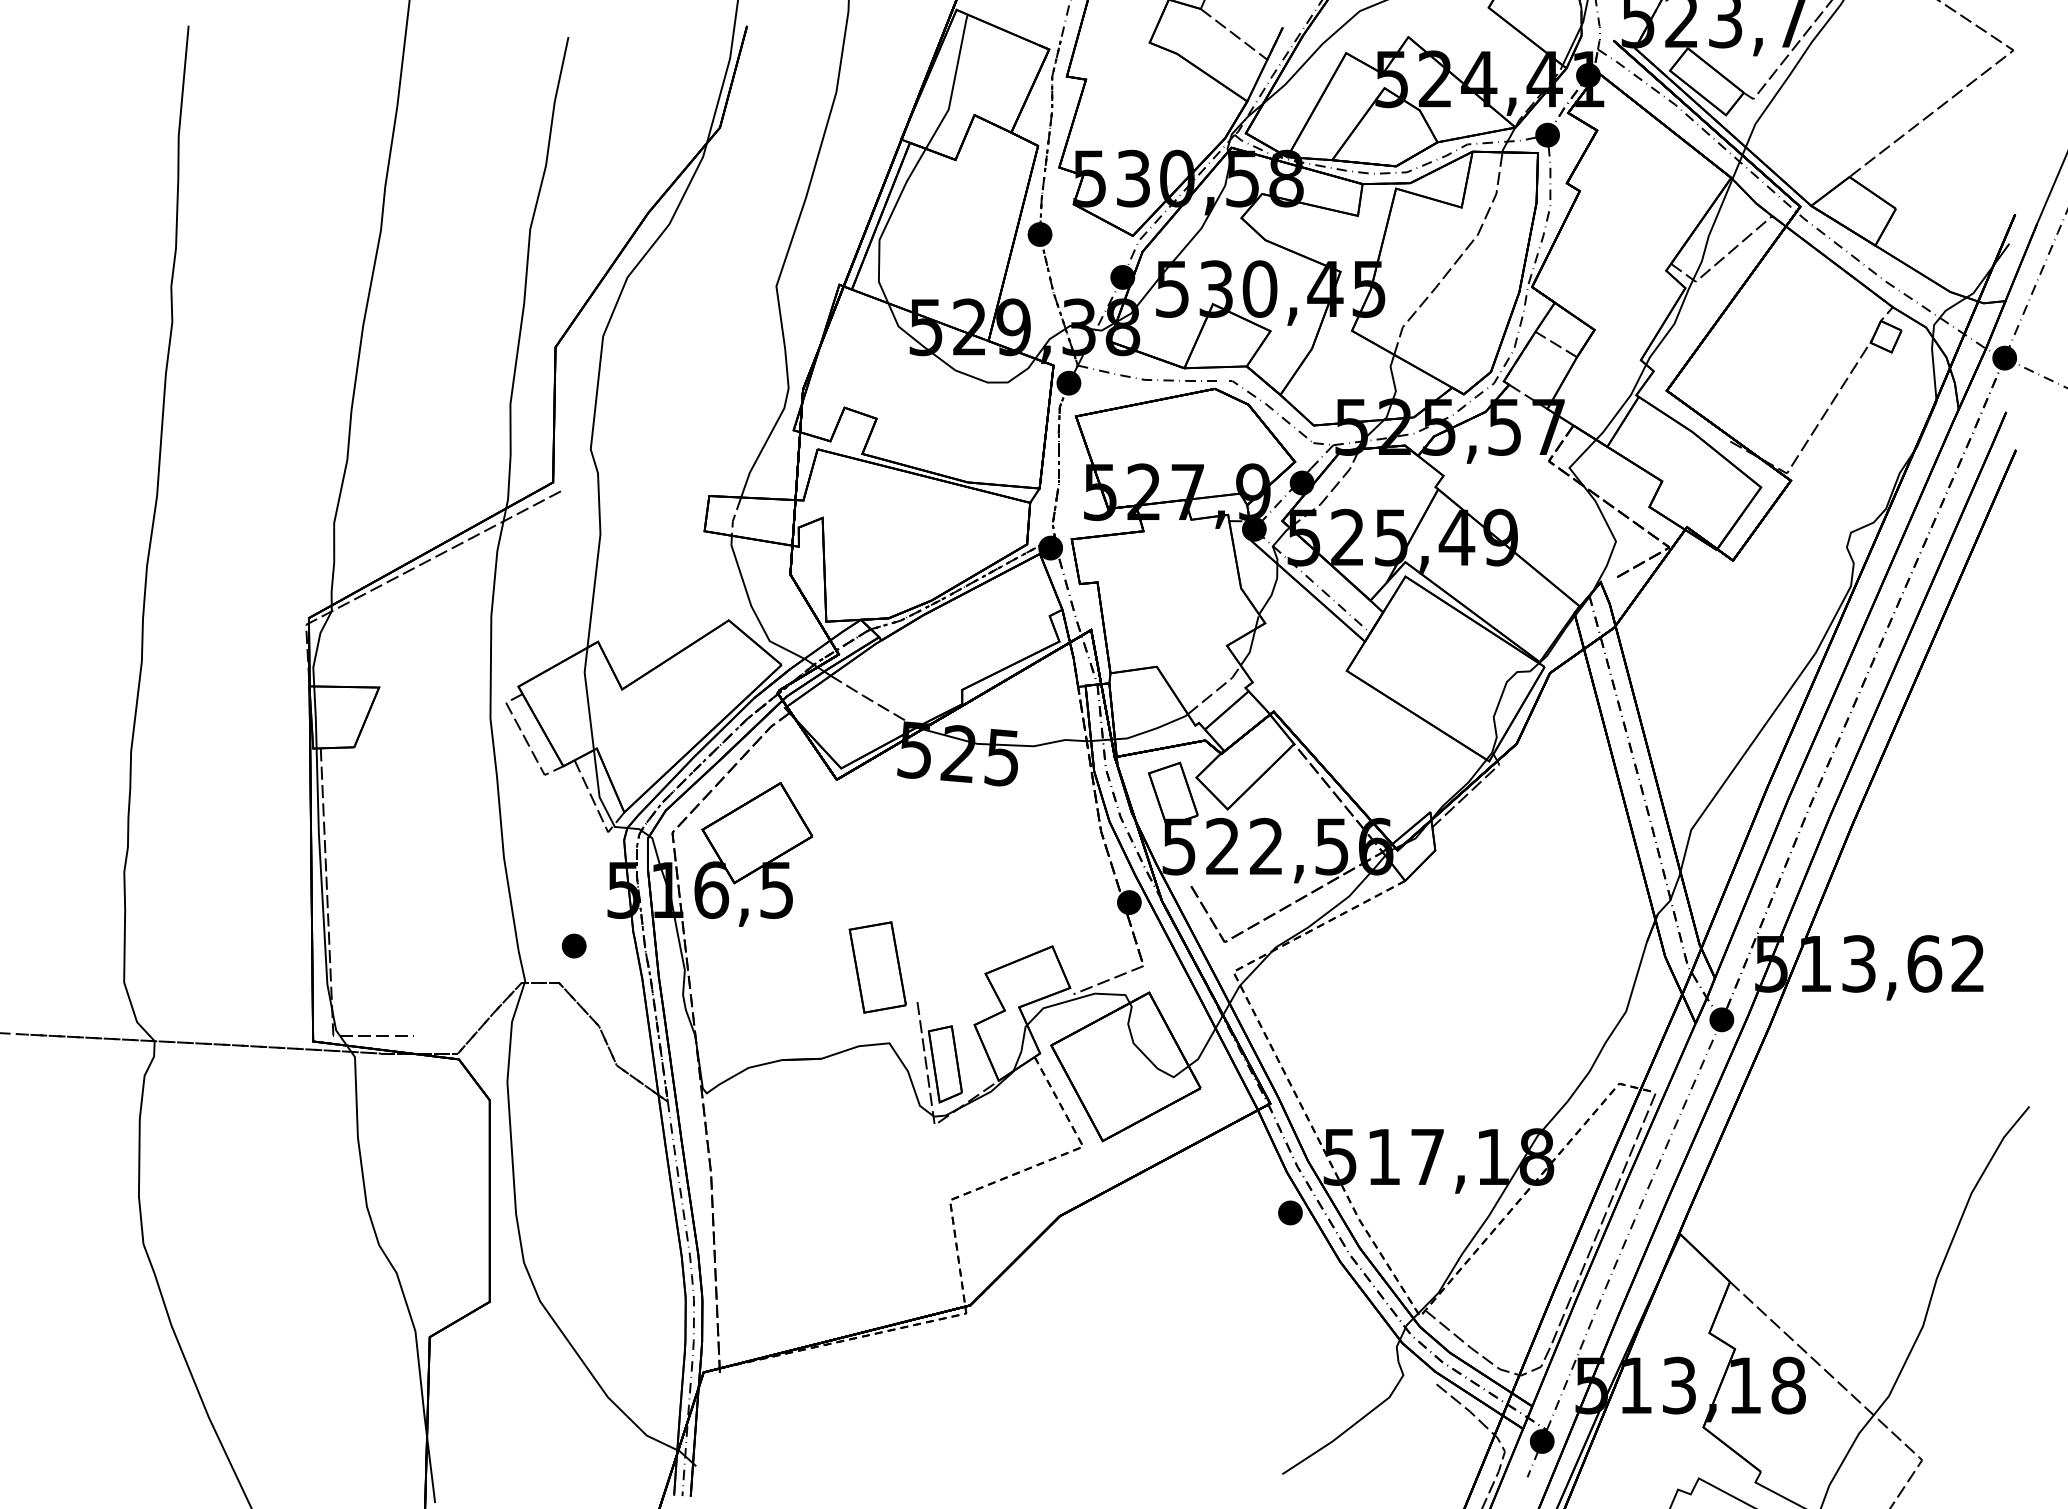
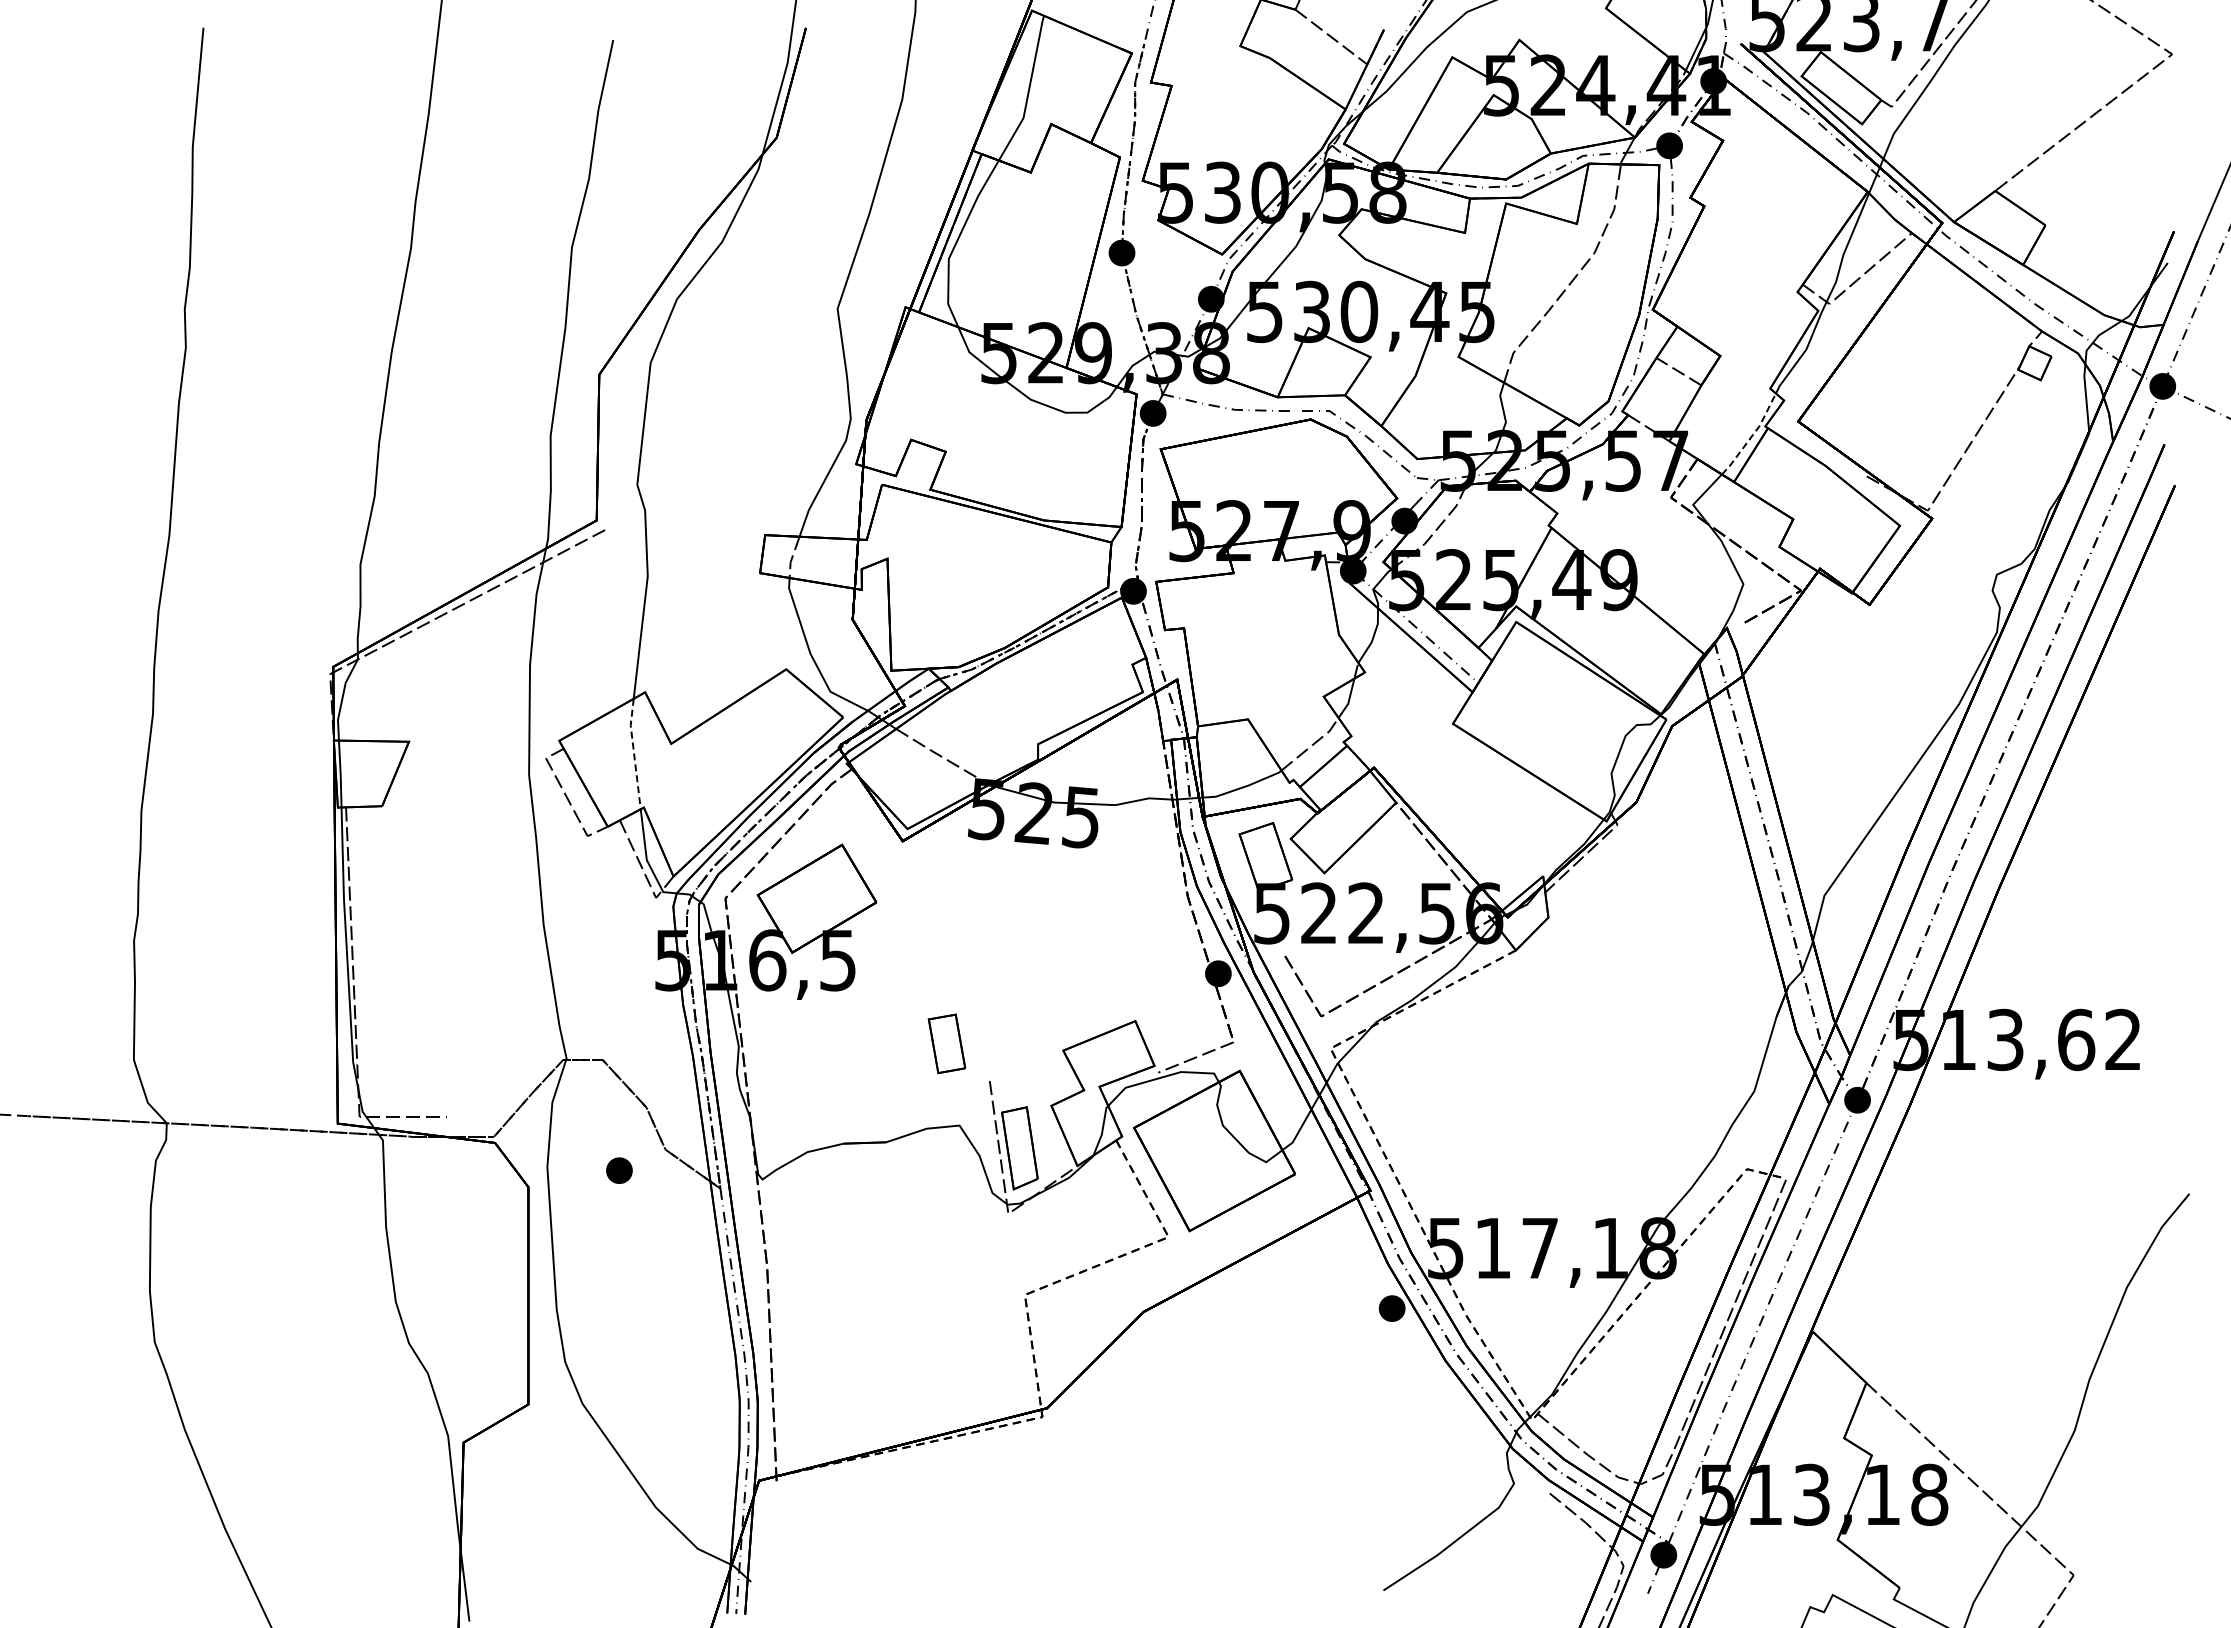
line: (1624, 403) -> (1752, 435), solid -> dashed
line: (588, 699) -> (634, 754), solid -> dashed
part: (574, 945) -> (619, 1170), moved
part: (877, 967) -> (946, 1043), size x0.6

